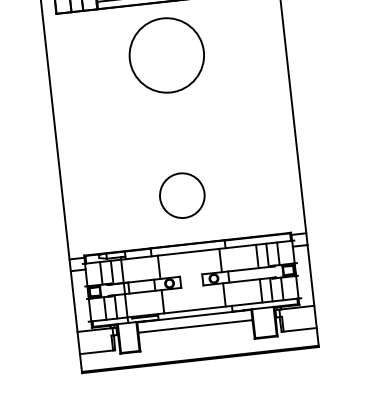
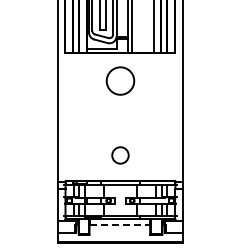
circle: (166, 54) -> (120, 80), size x0.7
circle: (182, 195) -> (120, 155), size x0.7
line: (196, 325) -> (120, 224), solid -> dashed

